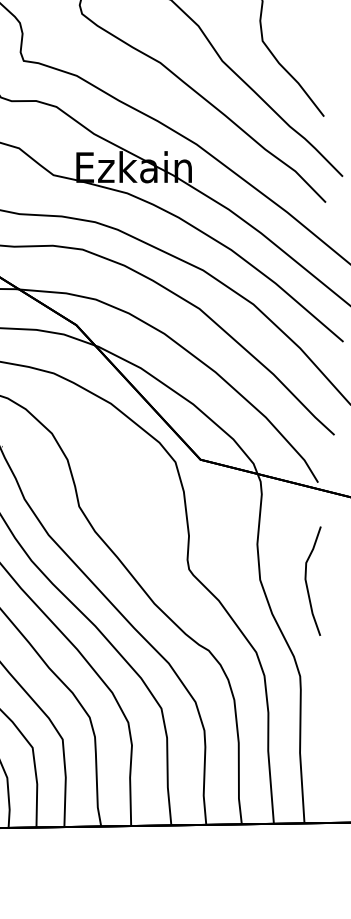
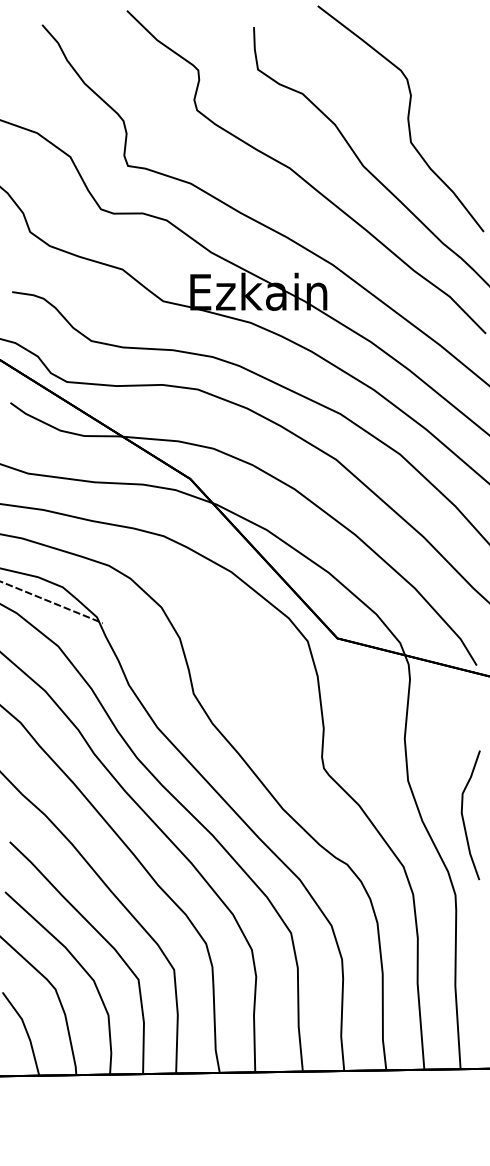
curve: (306, 581) -> (463, 815), moved

